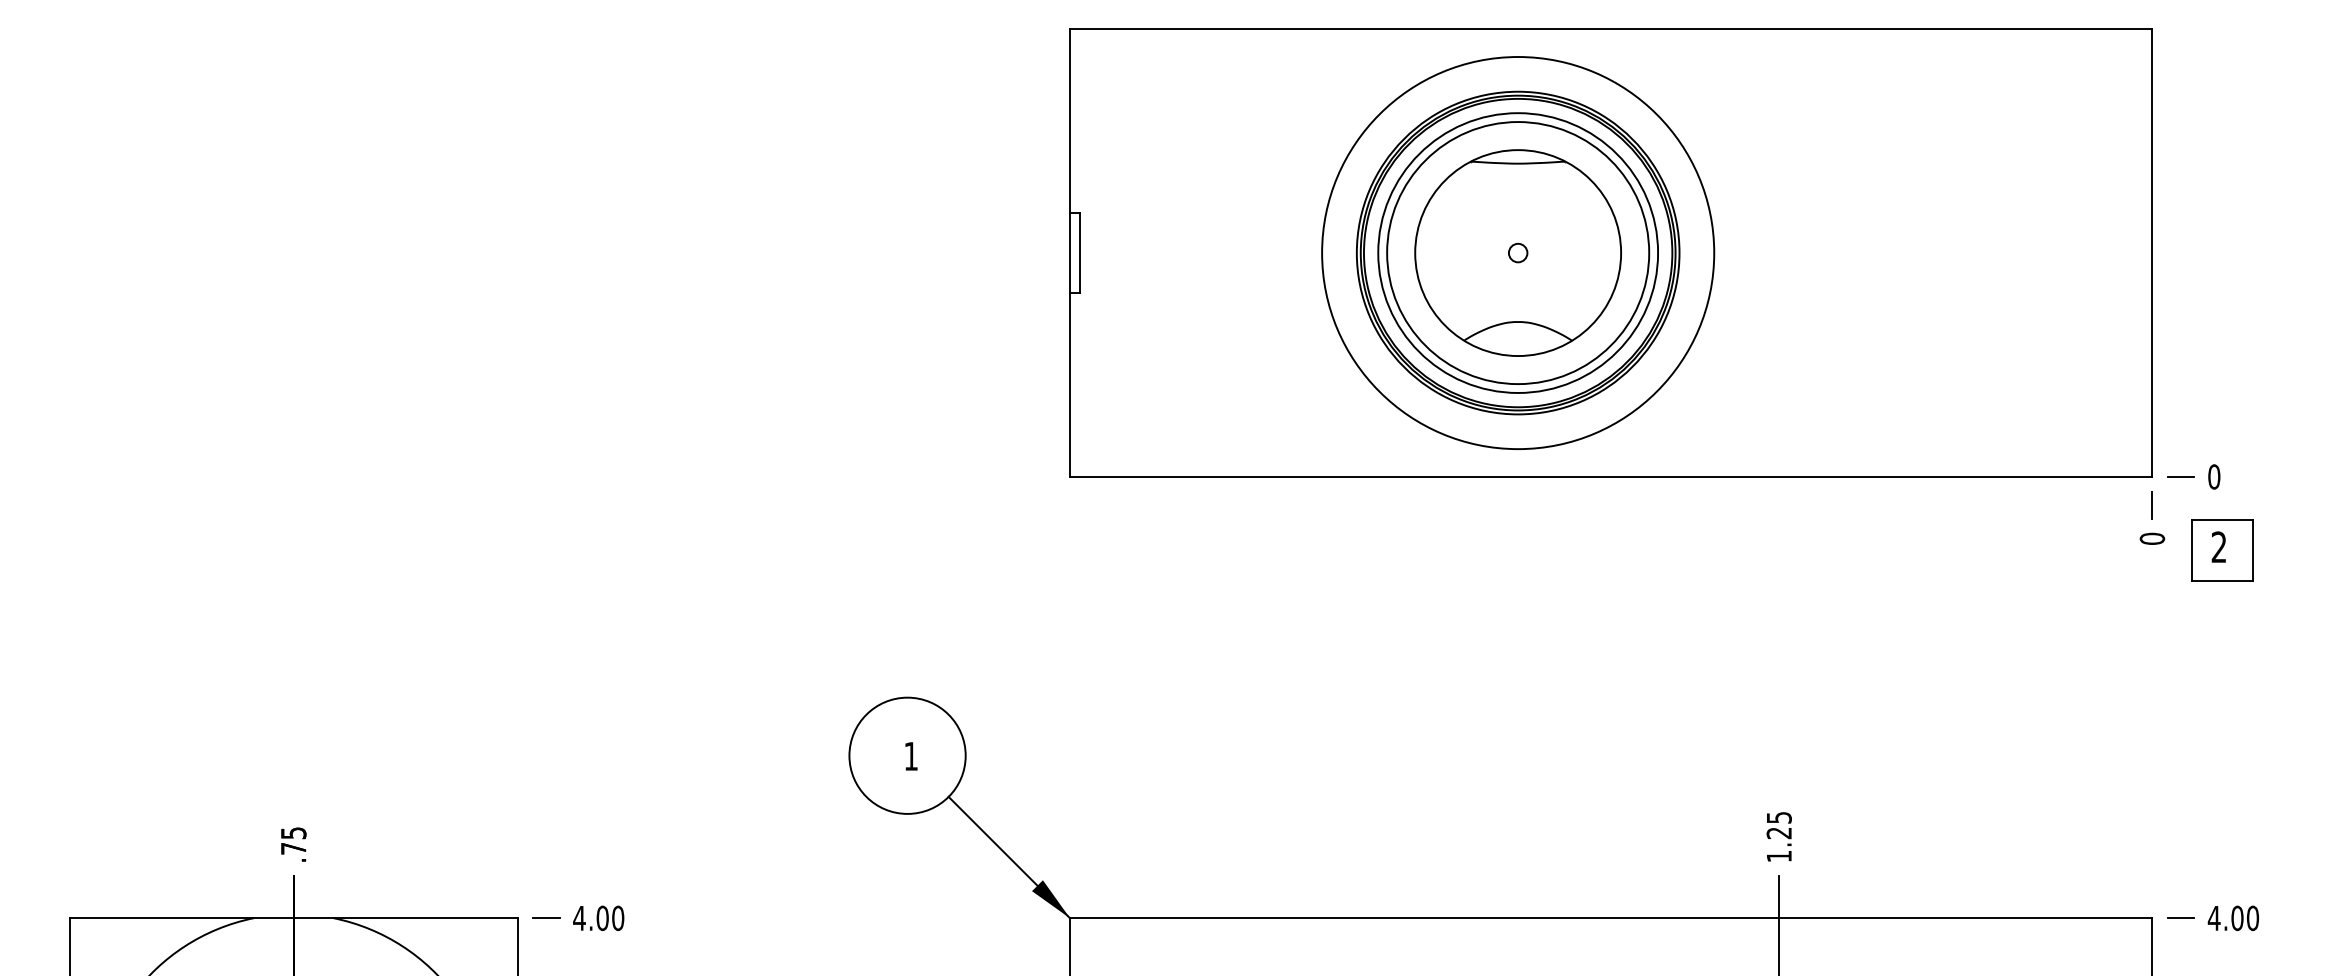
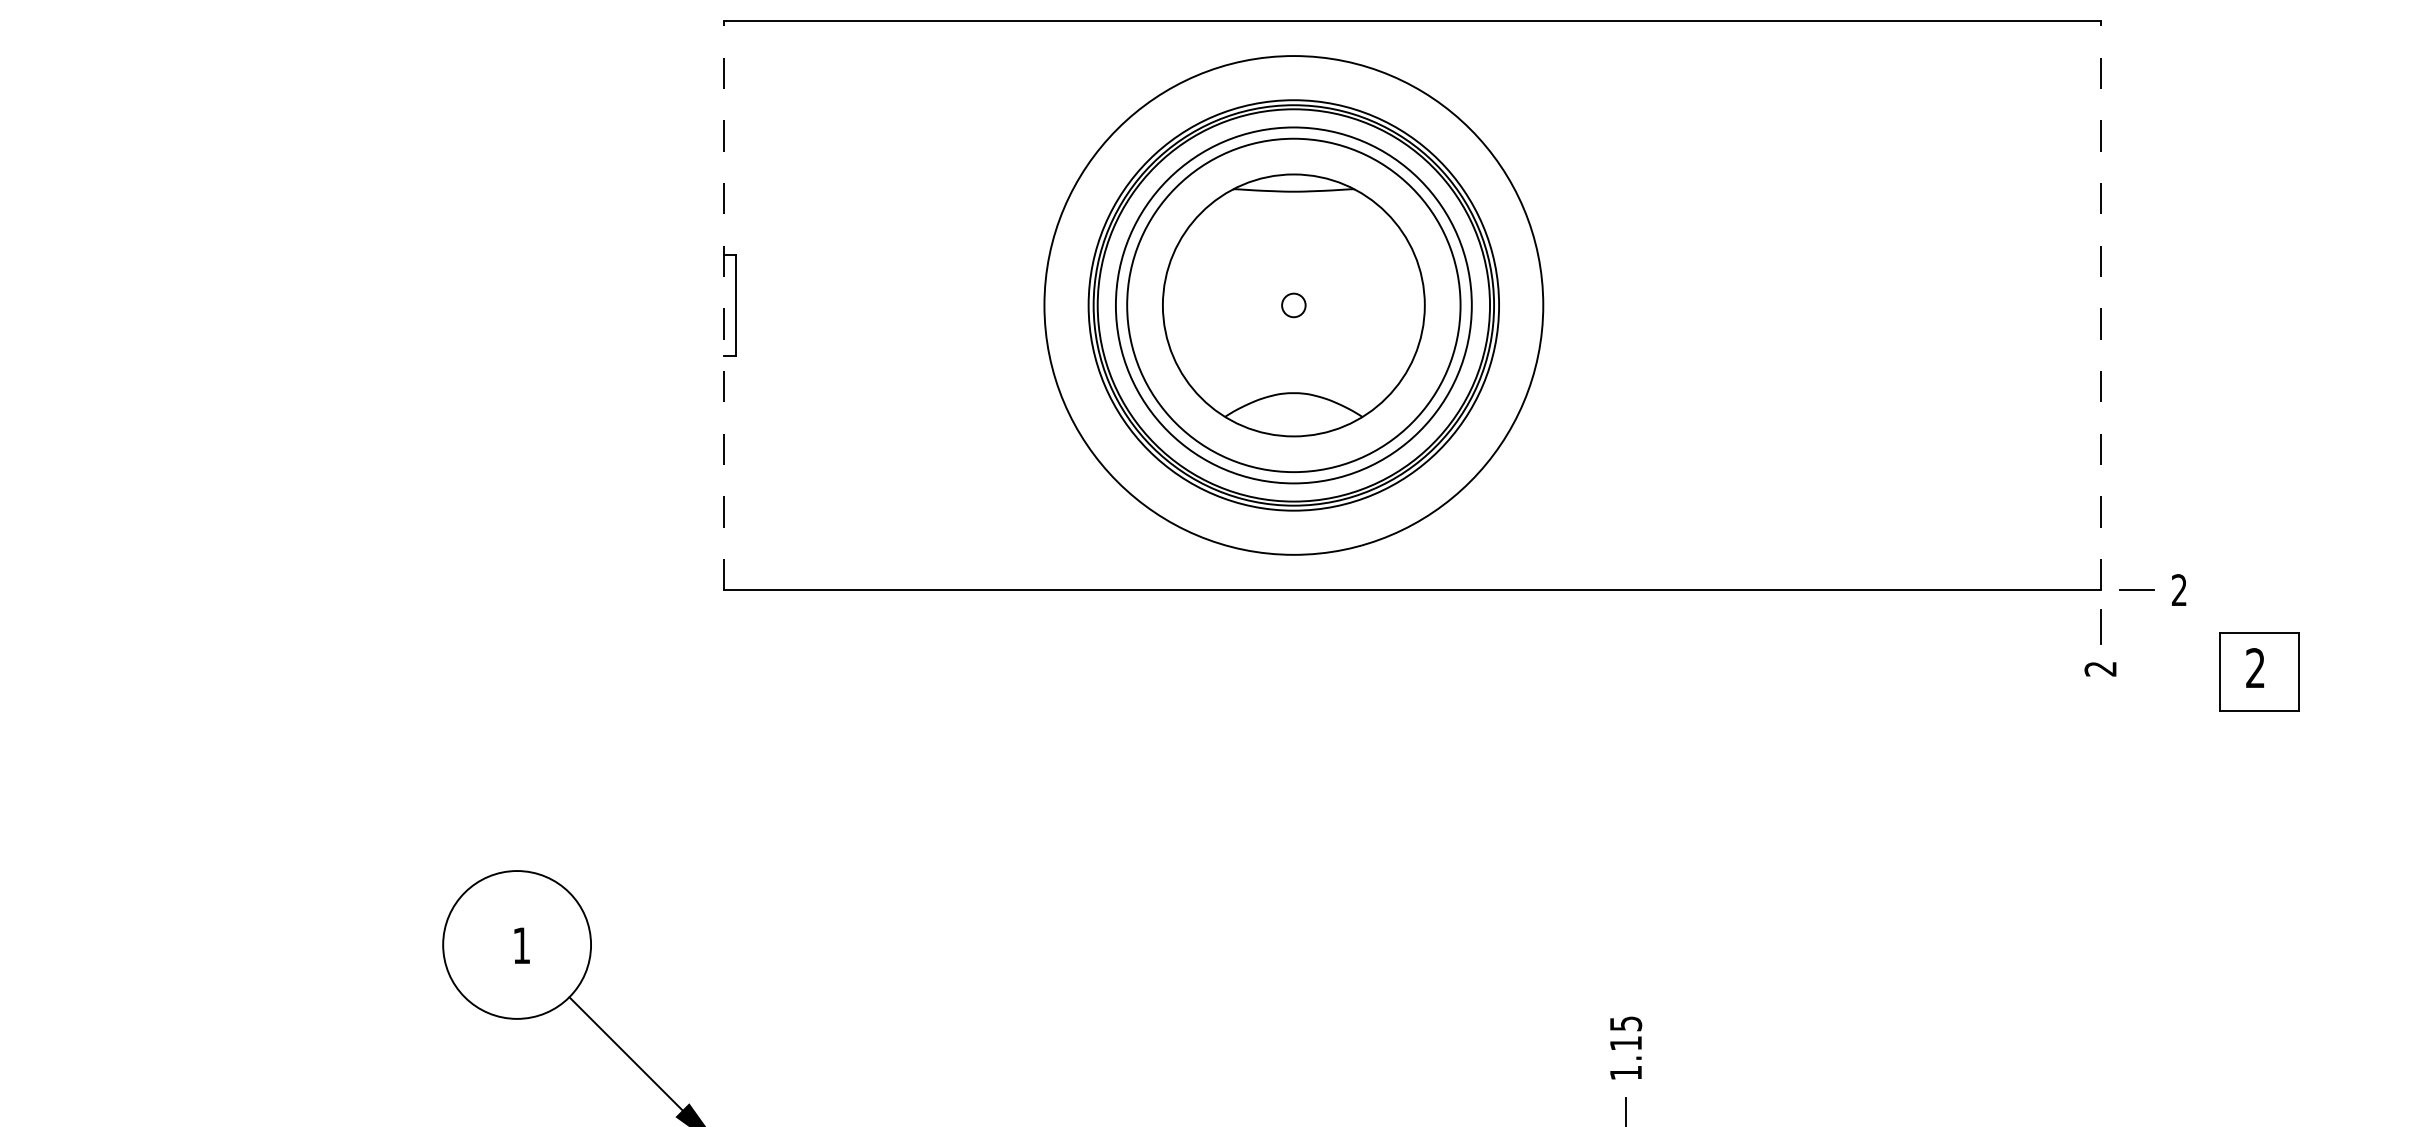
line: (1070, 253) -> (724, 305), solid -> dashed
line: (2152, 253) -> (2100, 305), solid -> dashed
text: (2214, 476) -> (2179, 589), 0 -> 2
text: (2152, 538) -> (2100, 668), 0 -> 2
part: (2222, 550) -> (2259, 672), moved
text: (1778, 833) -> (1625, 1043), 1.25 -> 1.15

